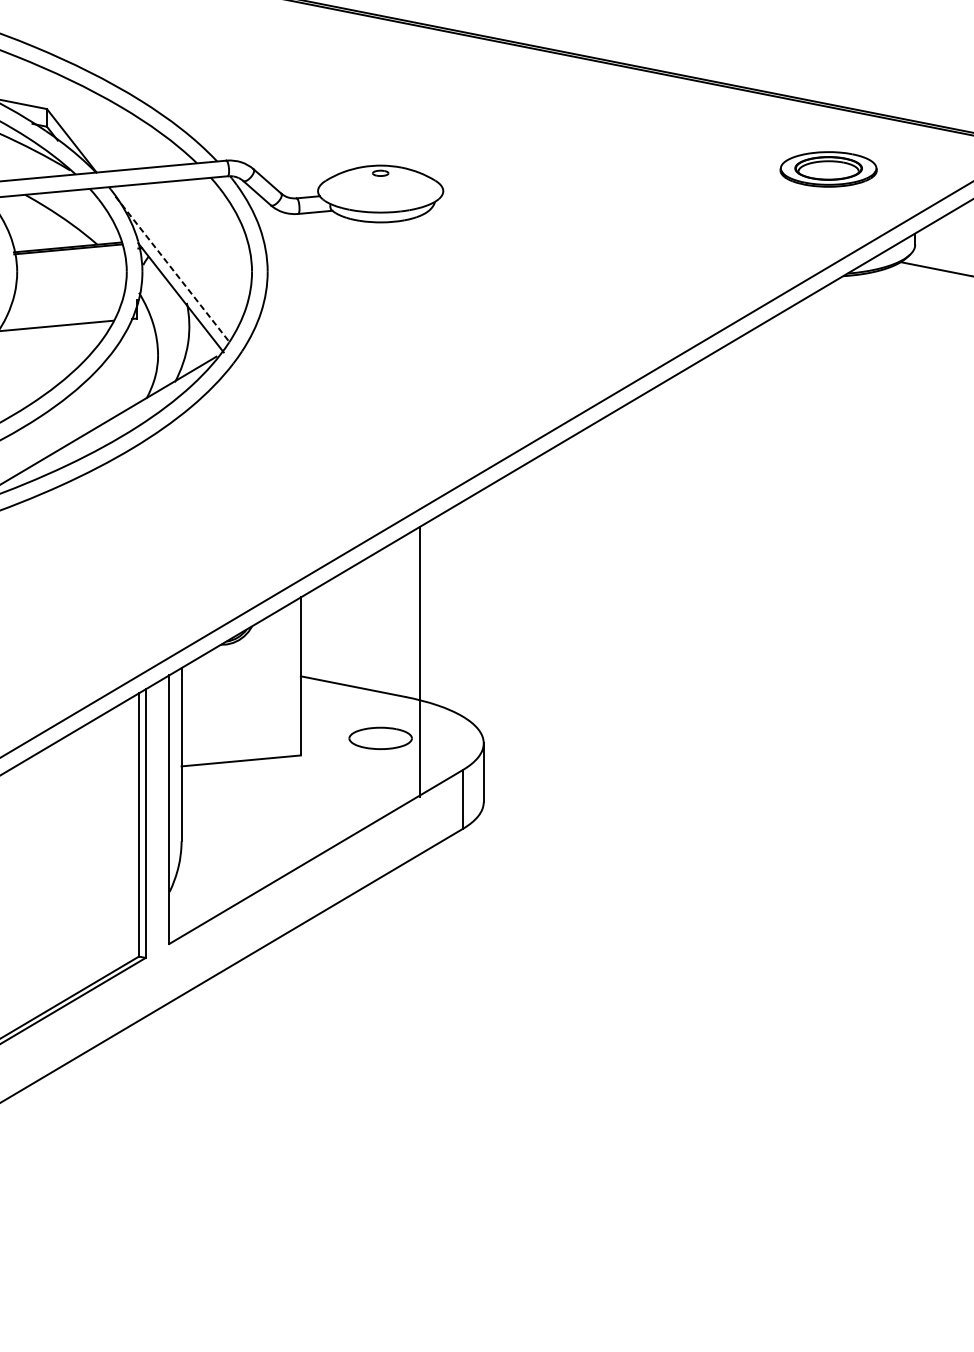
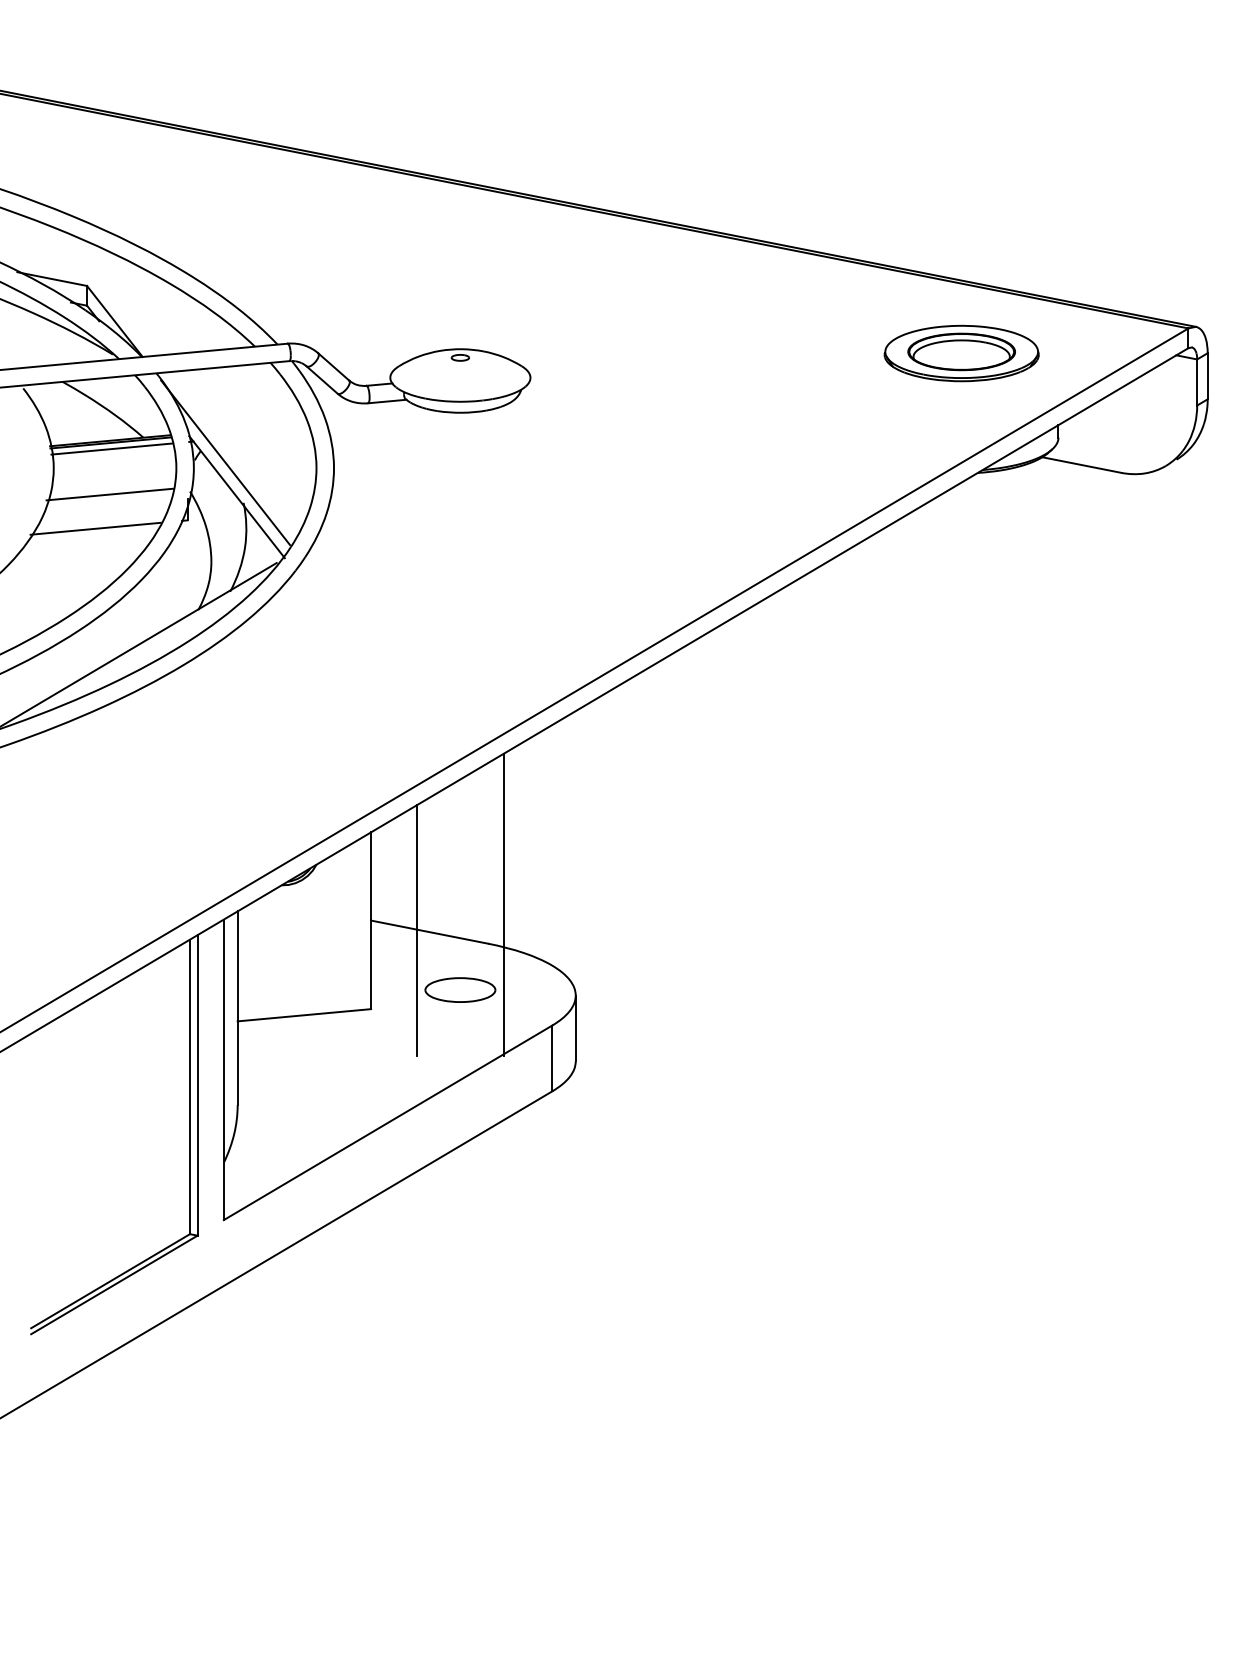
part: (828, 169) -> (961, 353), size x1.43
line: (68, 254) -> (111, 448), added
line: (170, 266) -> (225, 462), dashed -> solid
line: (67, 295) -> (109, 494), added
line: (341, 685) -> (416, 930), added

